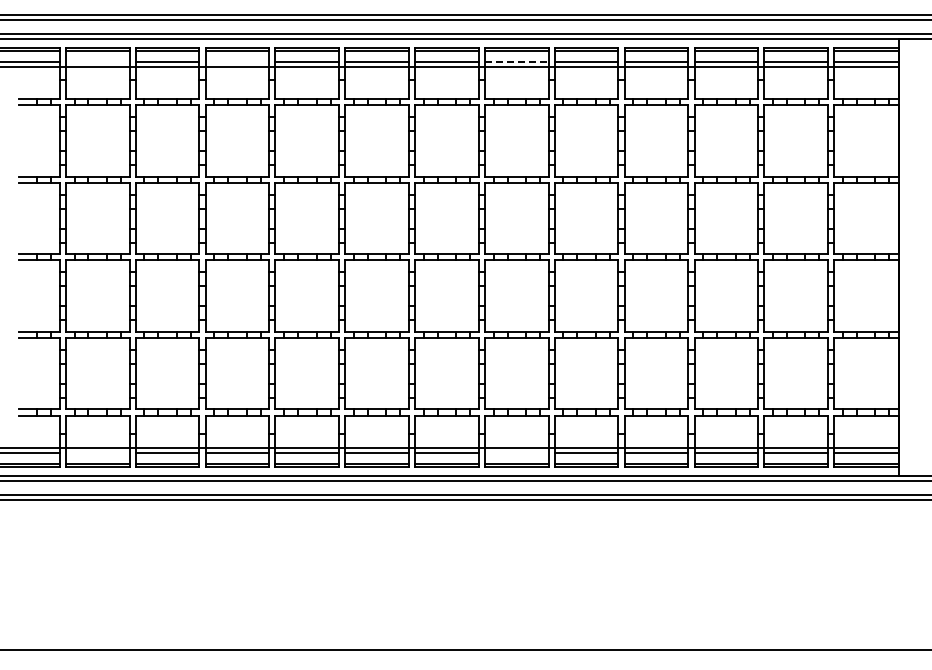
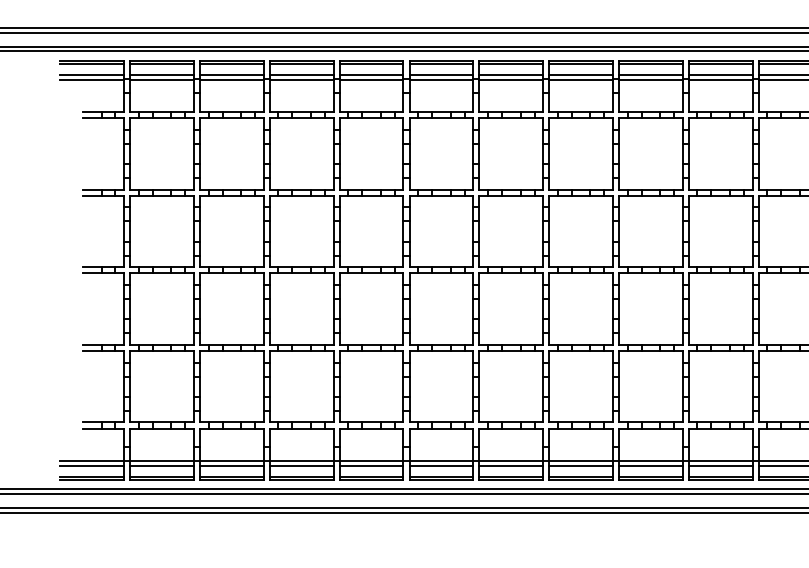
line: (97, 61) -> (161, 74), added
line: (237, 61) -> (301, 74), added
line: (516, 61) -> (580, 74), dashed -> solid
line: (97, 452) -> (161, 465), added
line: (516, 452) -> (580, 465), added

